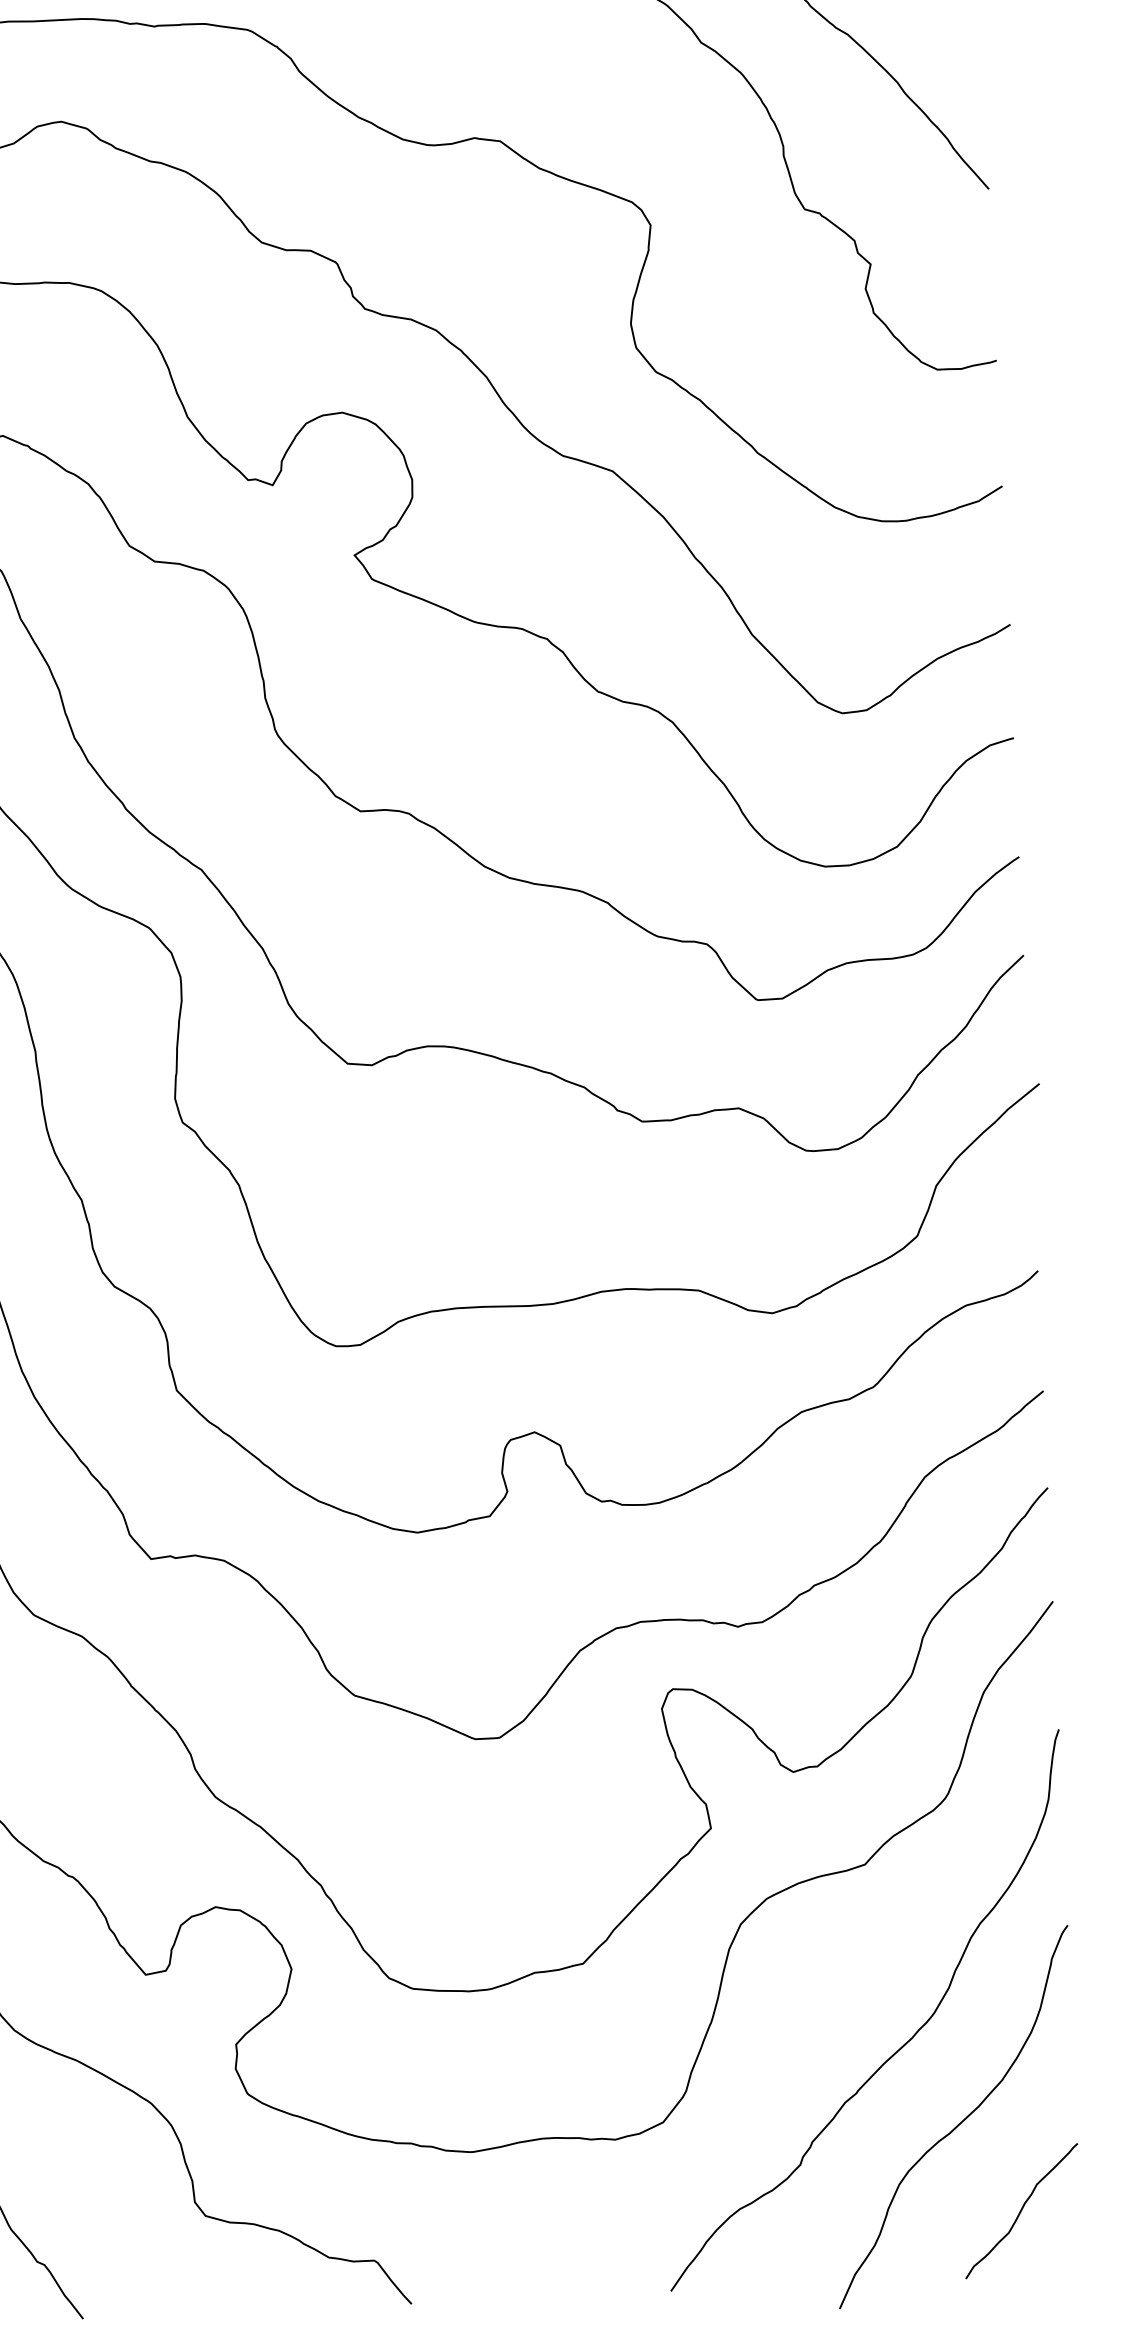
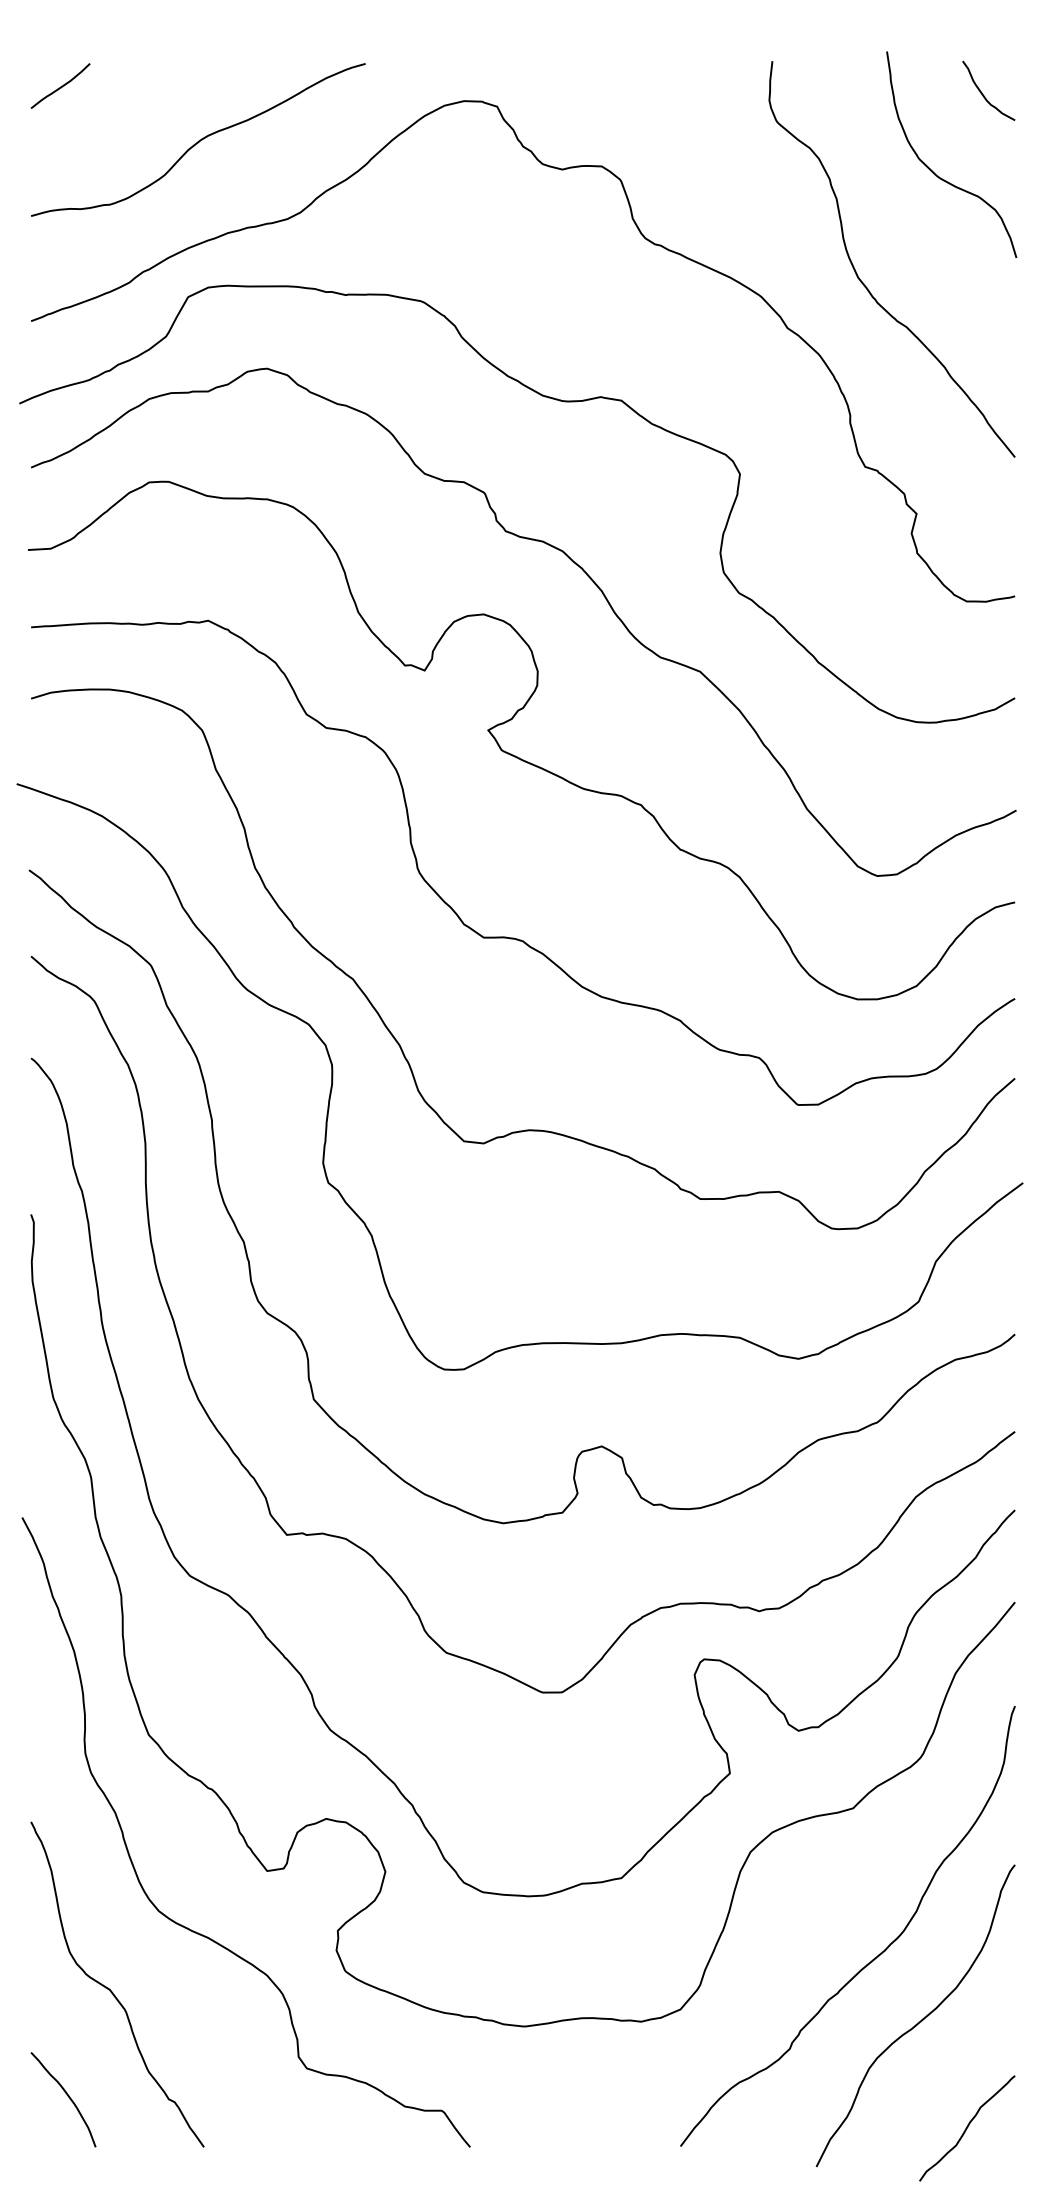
curve: (1021, 2211) -> (967, 2128), moved

